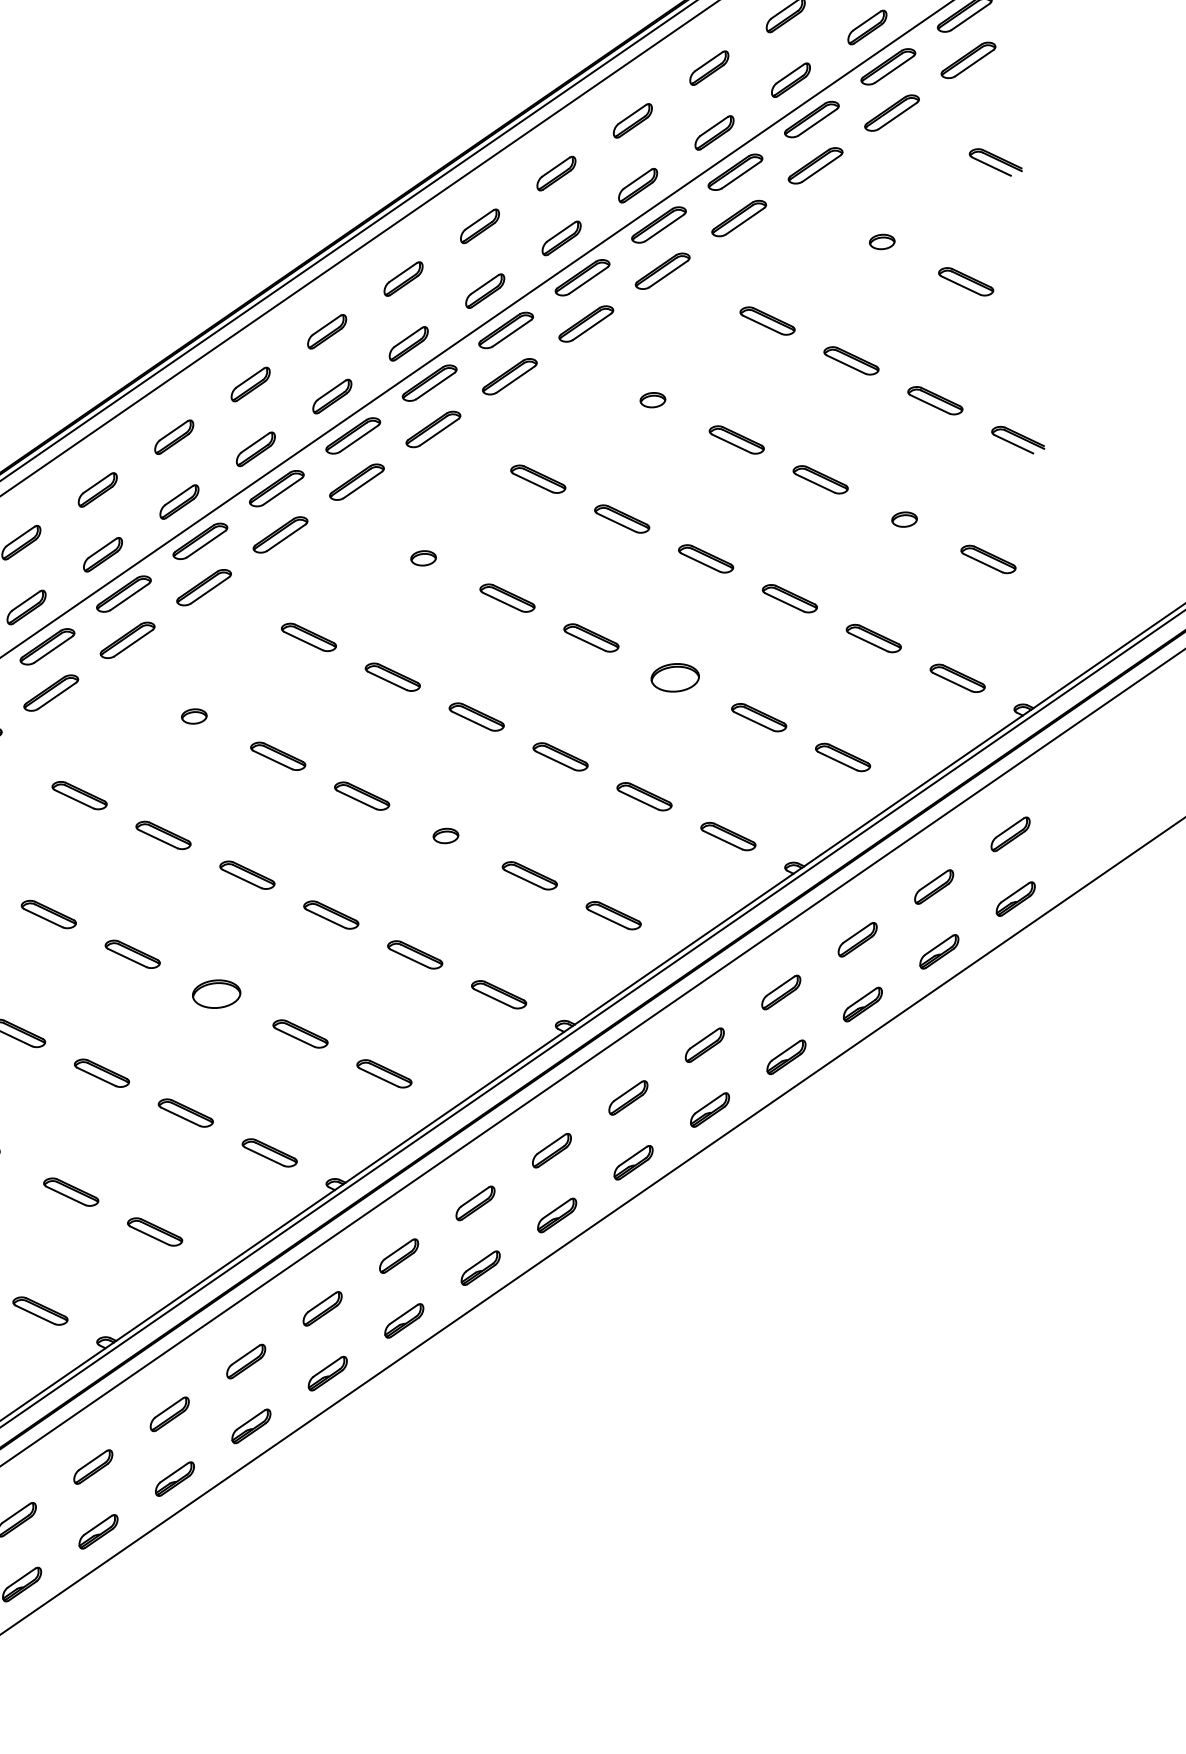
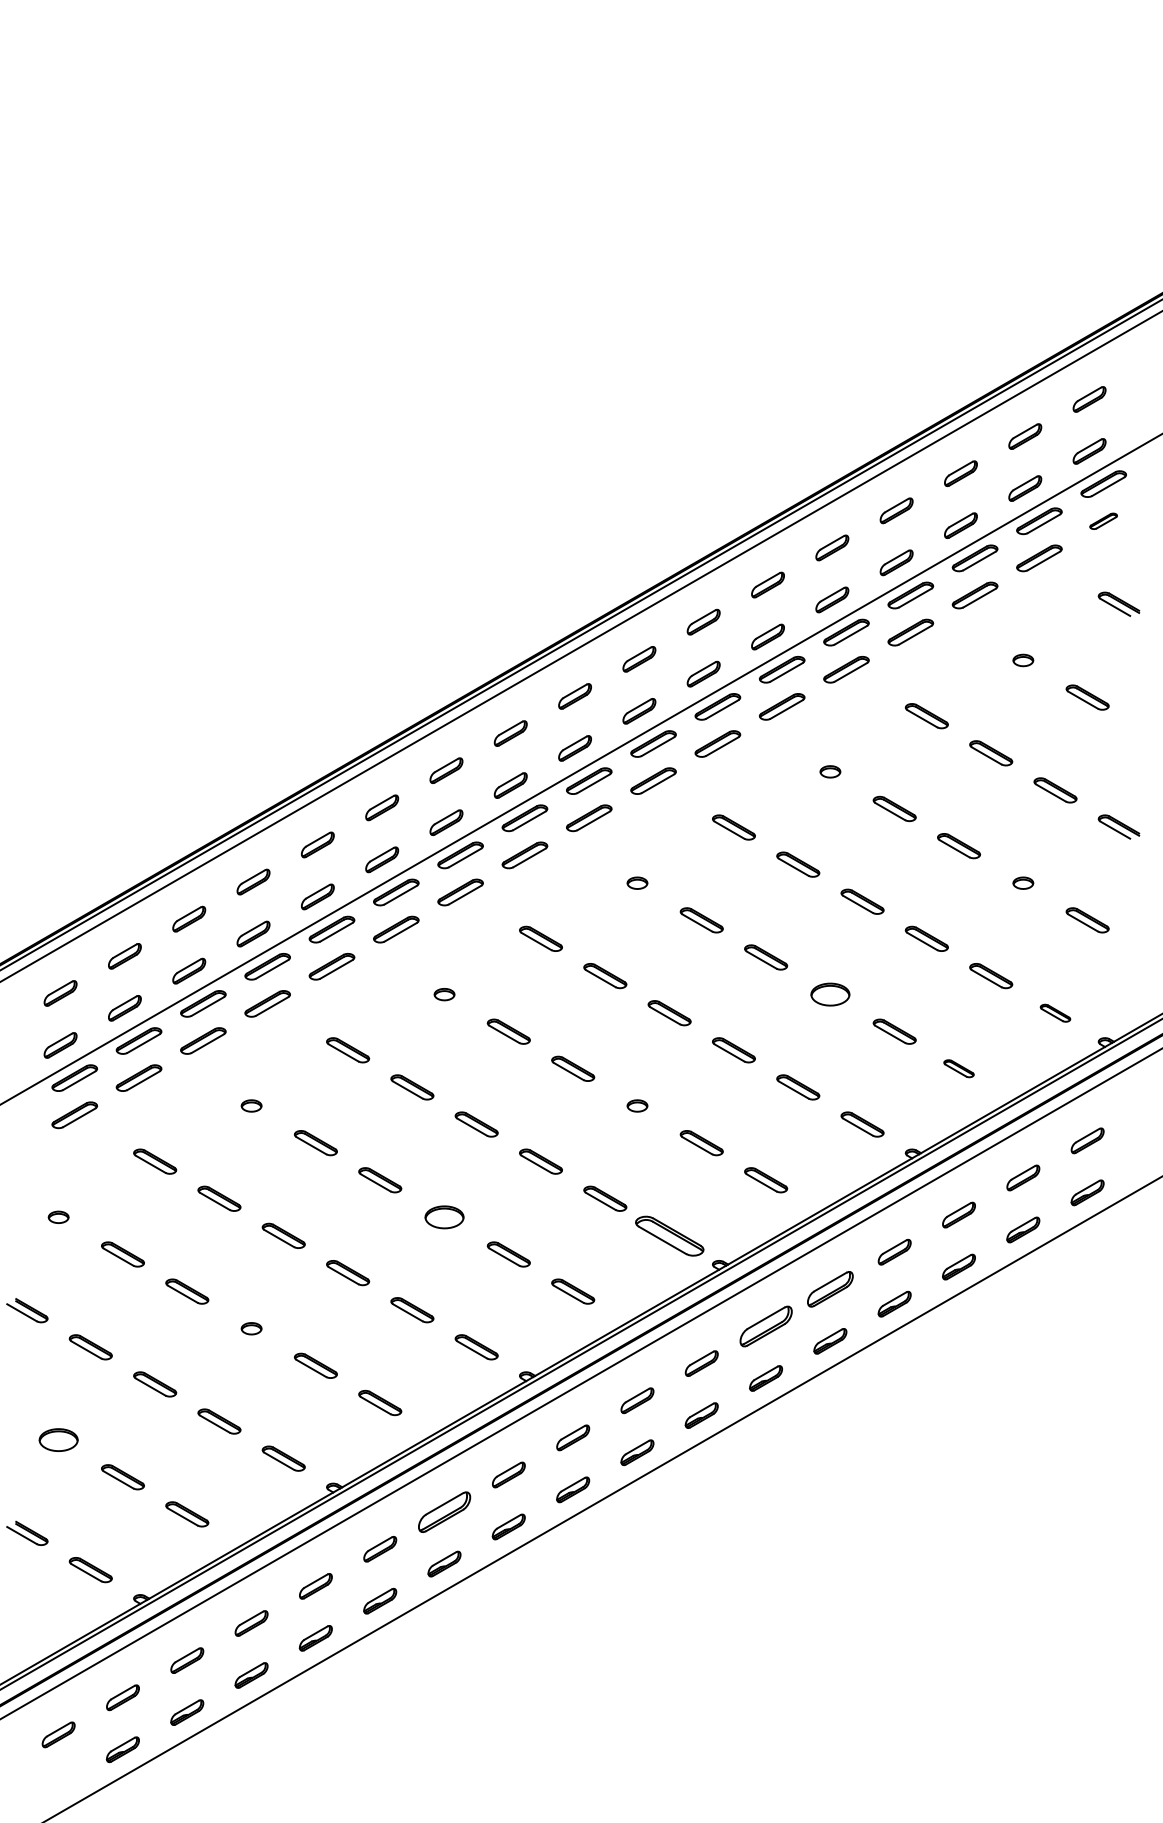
part: (968, 60) -> (1103, 521), size x0.6
part: (957, 678) -> (1055, 1013), size x0.7
part: (842, 757) -> (958, 1068), size x0.7
part: (498, 994) -> (669, 1235), size x1.6
part: (704, 1045) -> (830, 1289), size x1.4
part: (627, 1098) -> (765, 1326), size x1.6
part: (246, 1360) -> (444, 1511), size x1.6

